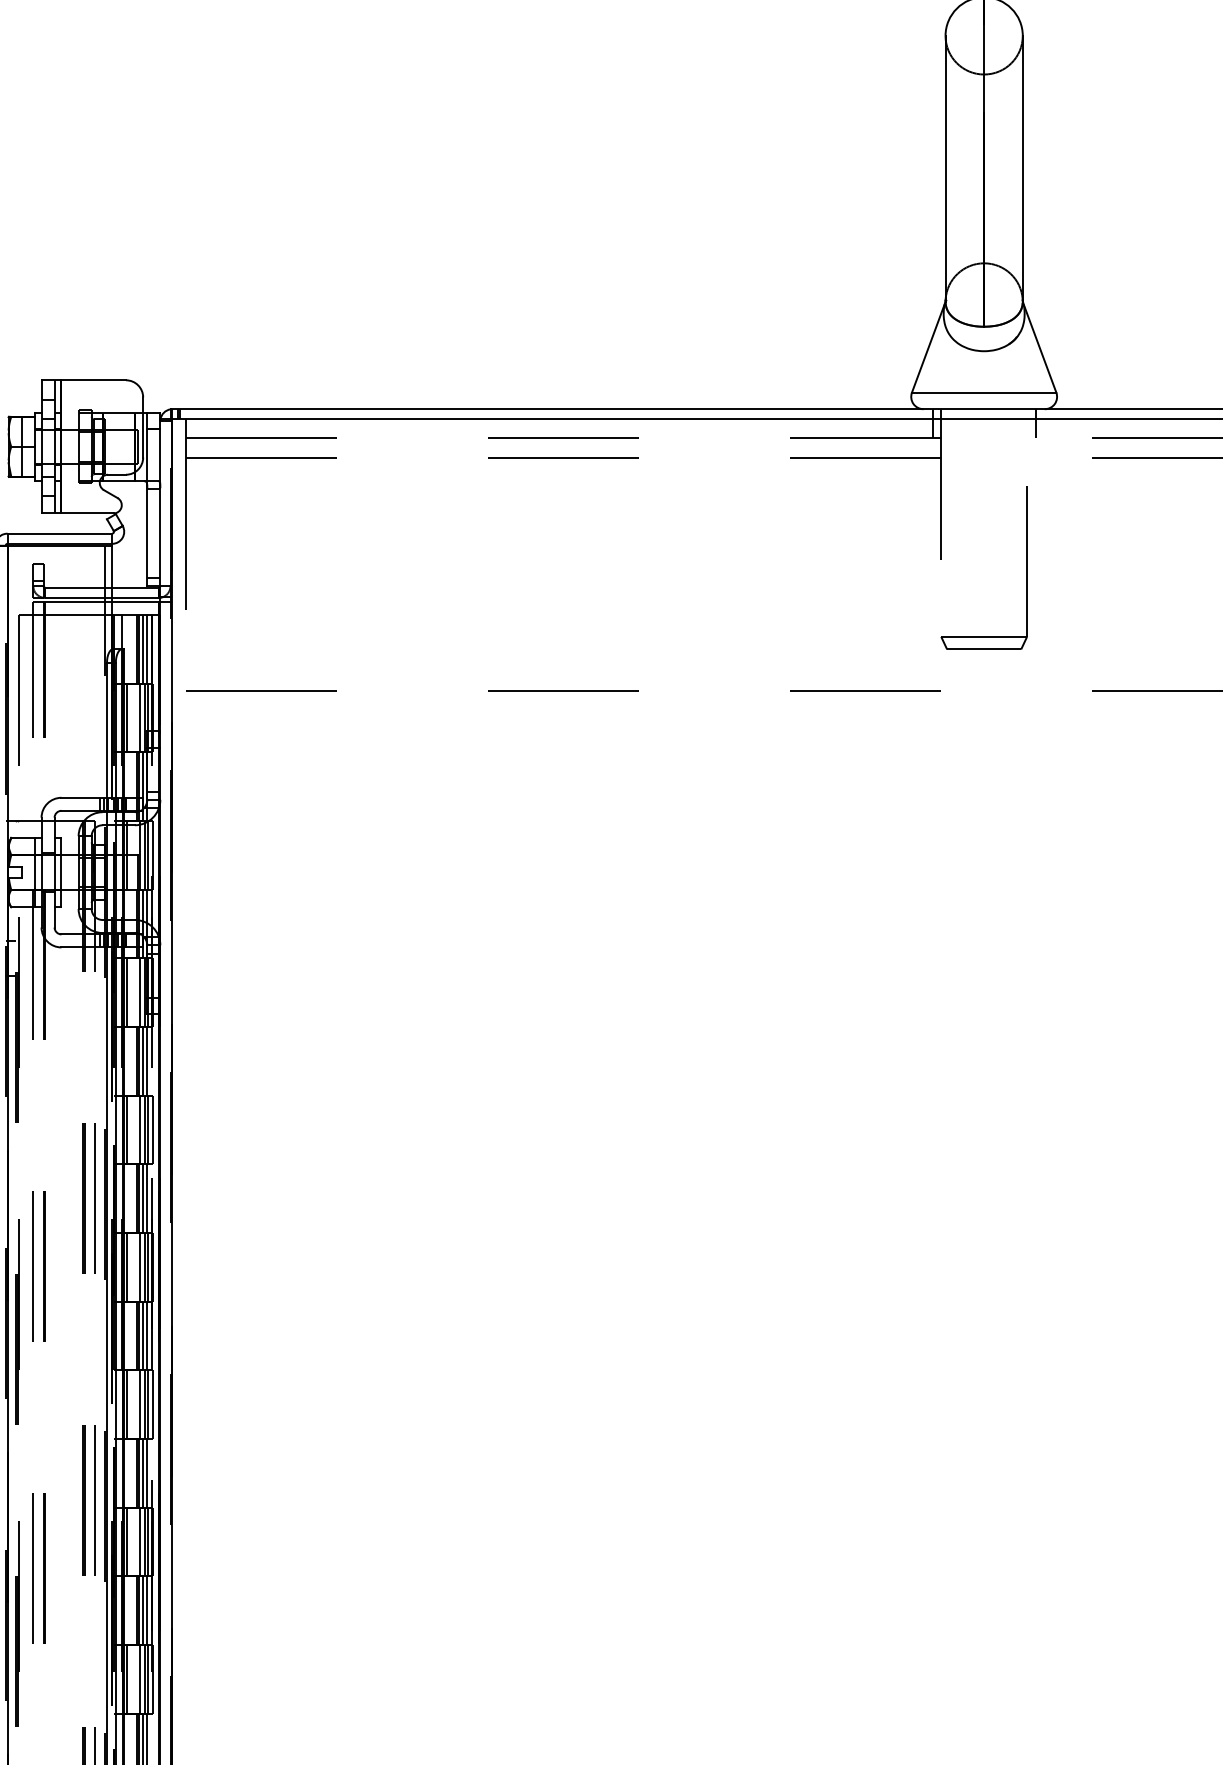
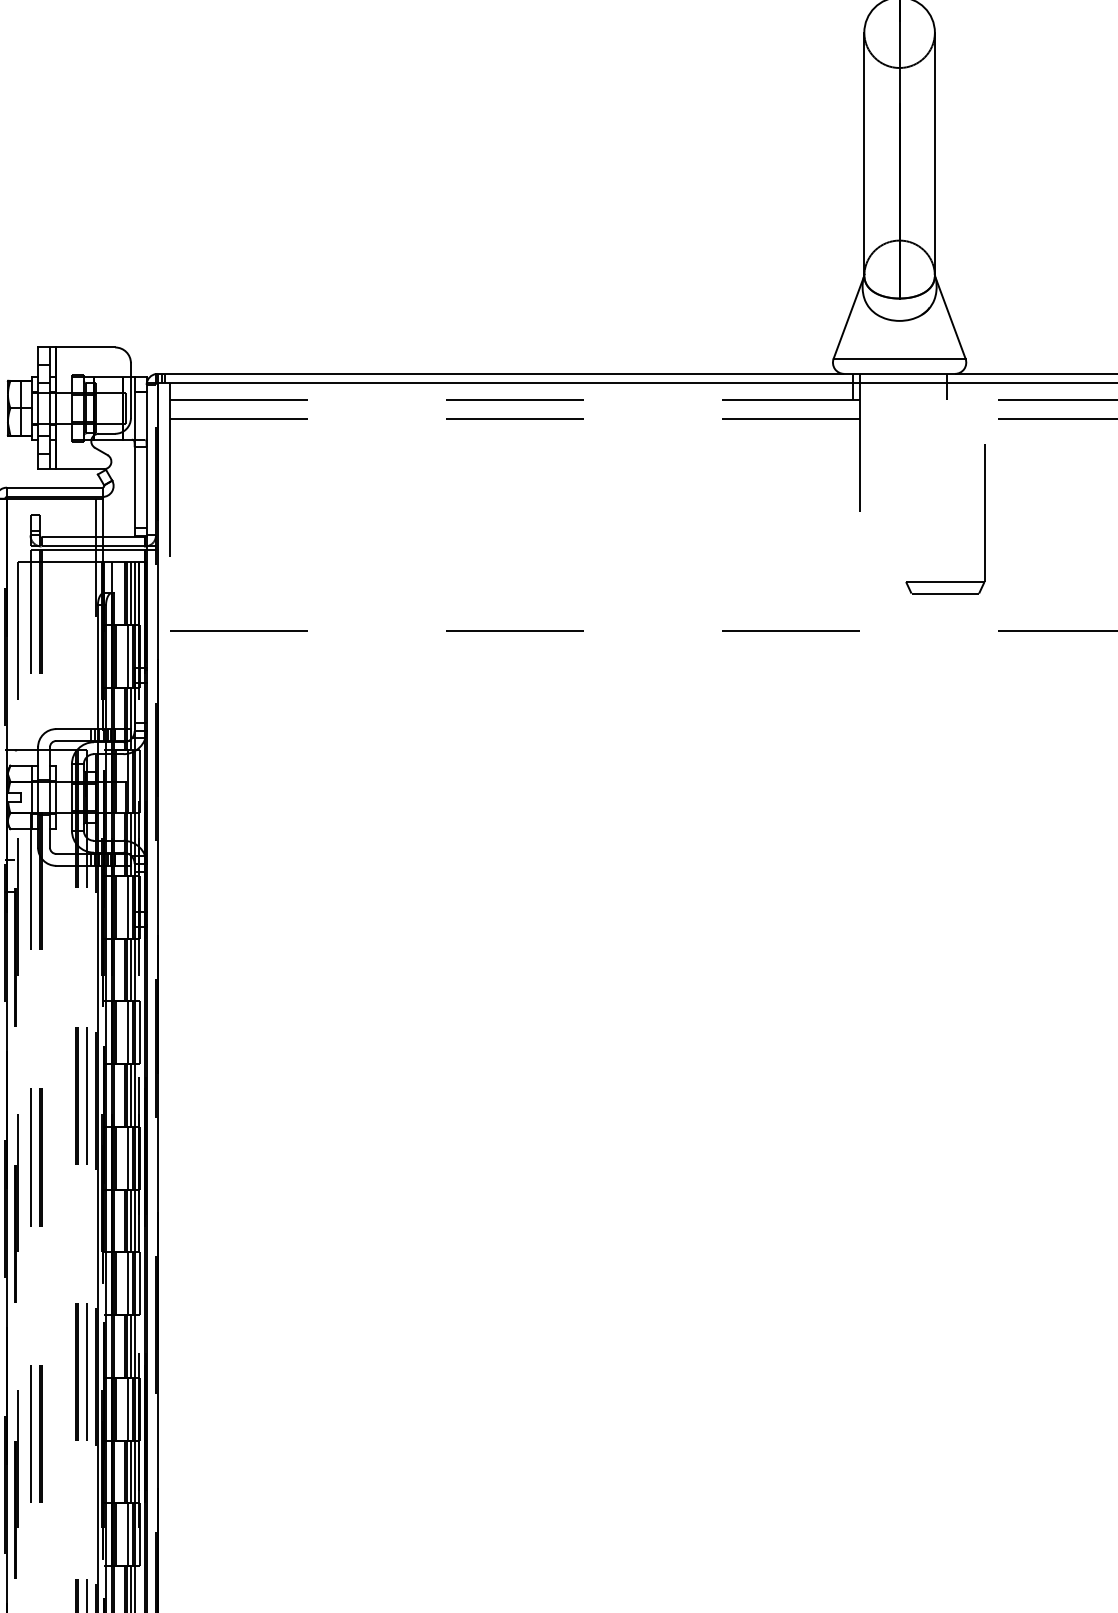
part: (1026, 567) -> (984, 518), moved

